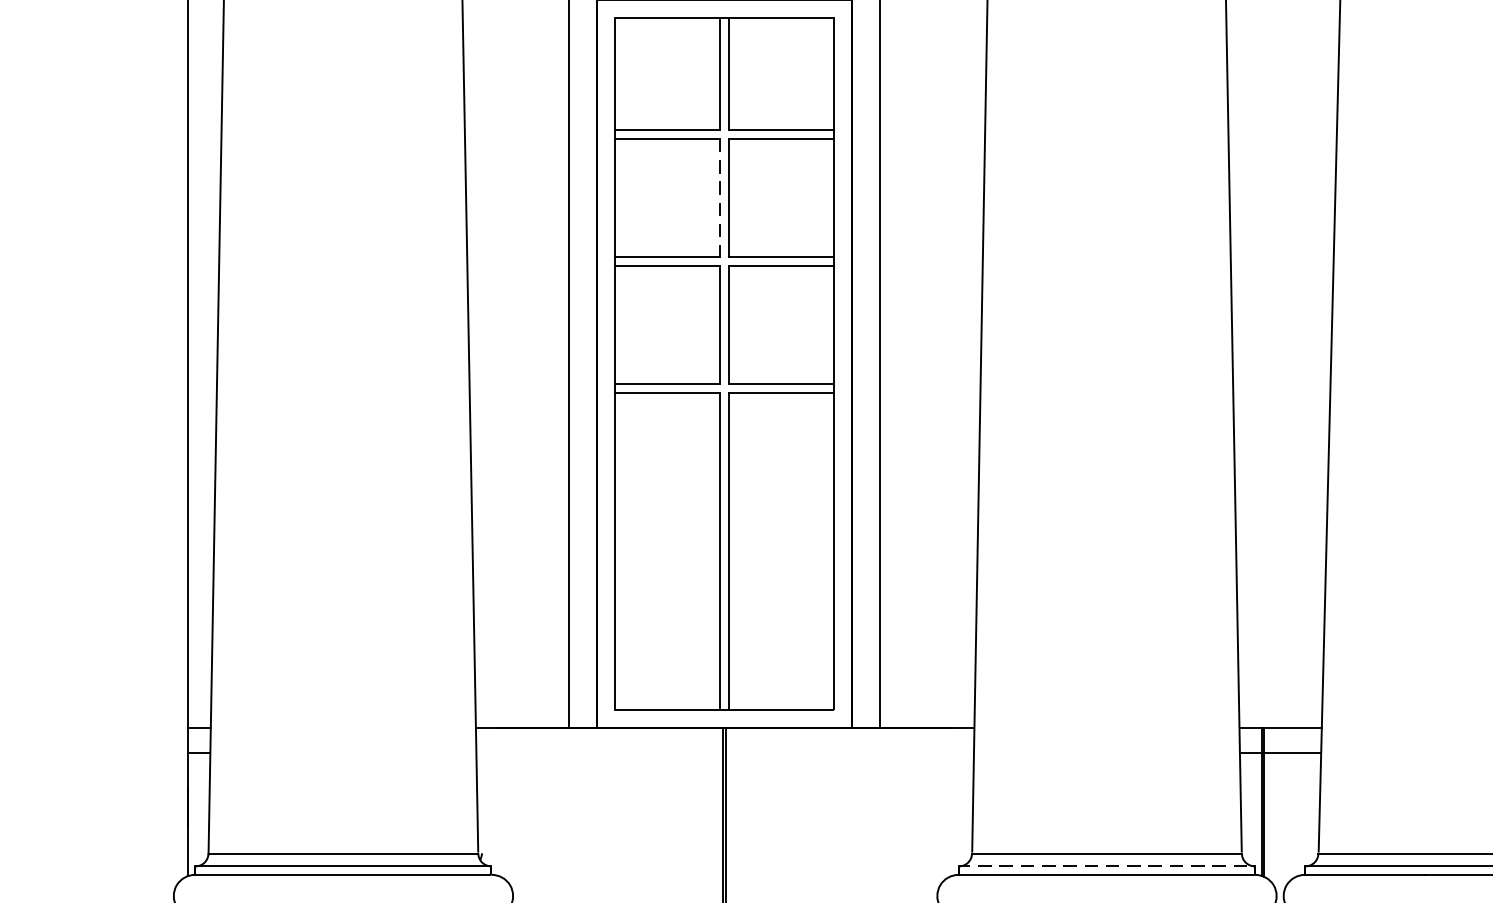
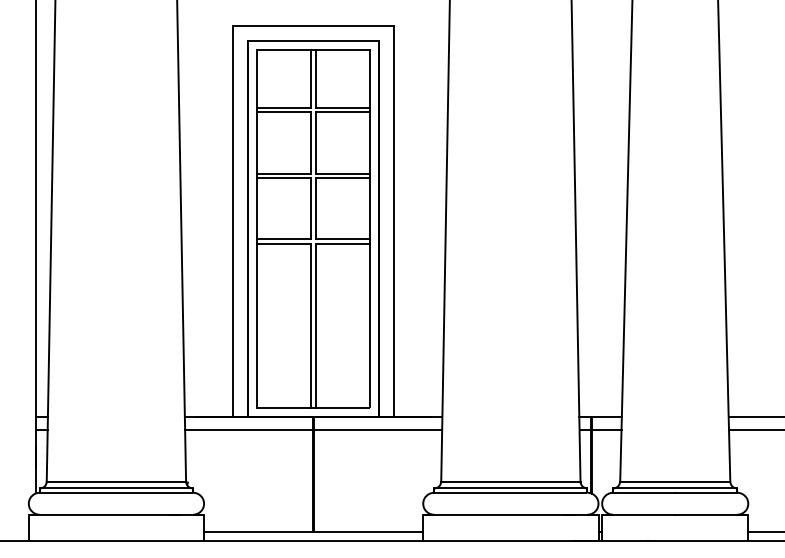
line: (721, 198) -> (311, 143), dashed -> solid
line: (724, 752) -> (313, 429), added
line: (1104, 866) -> (509, 488), dashed -> solid

